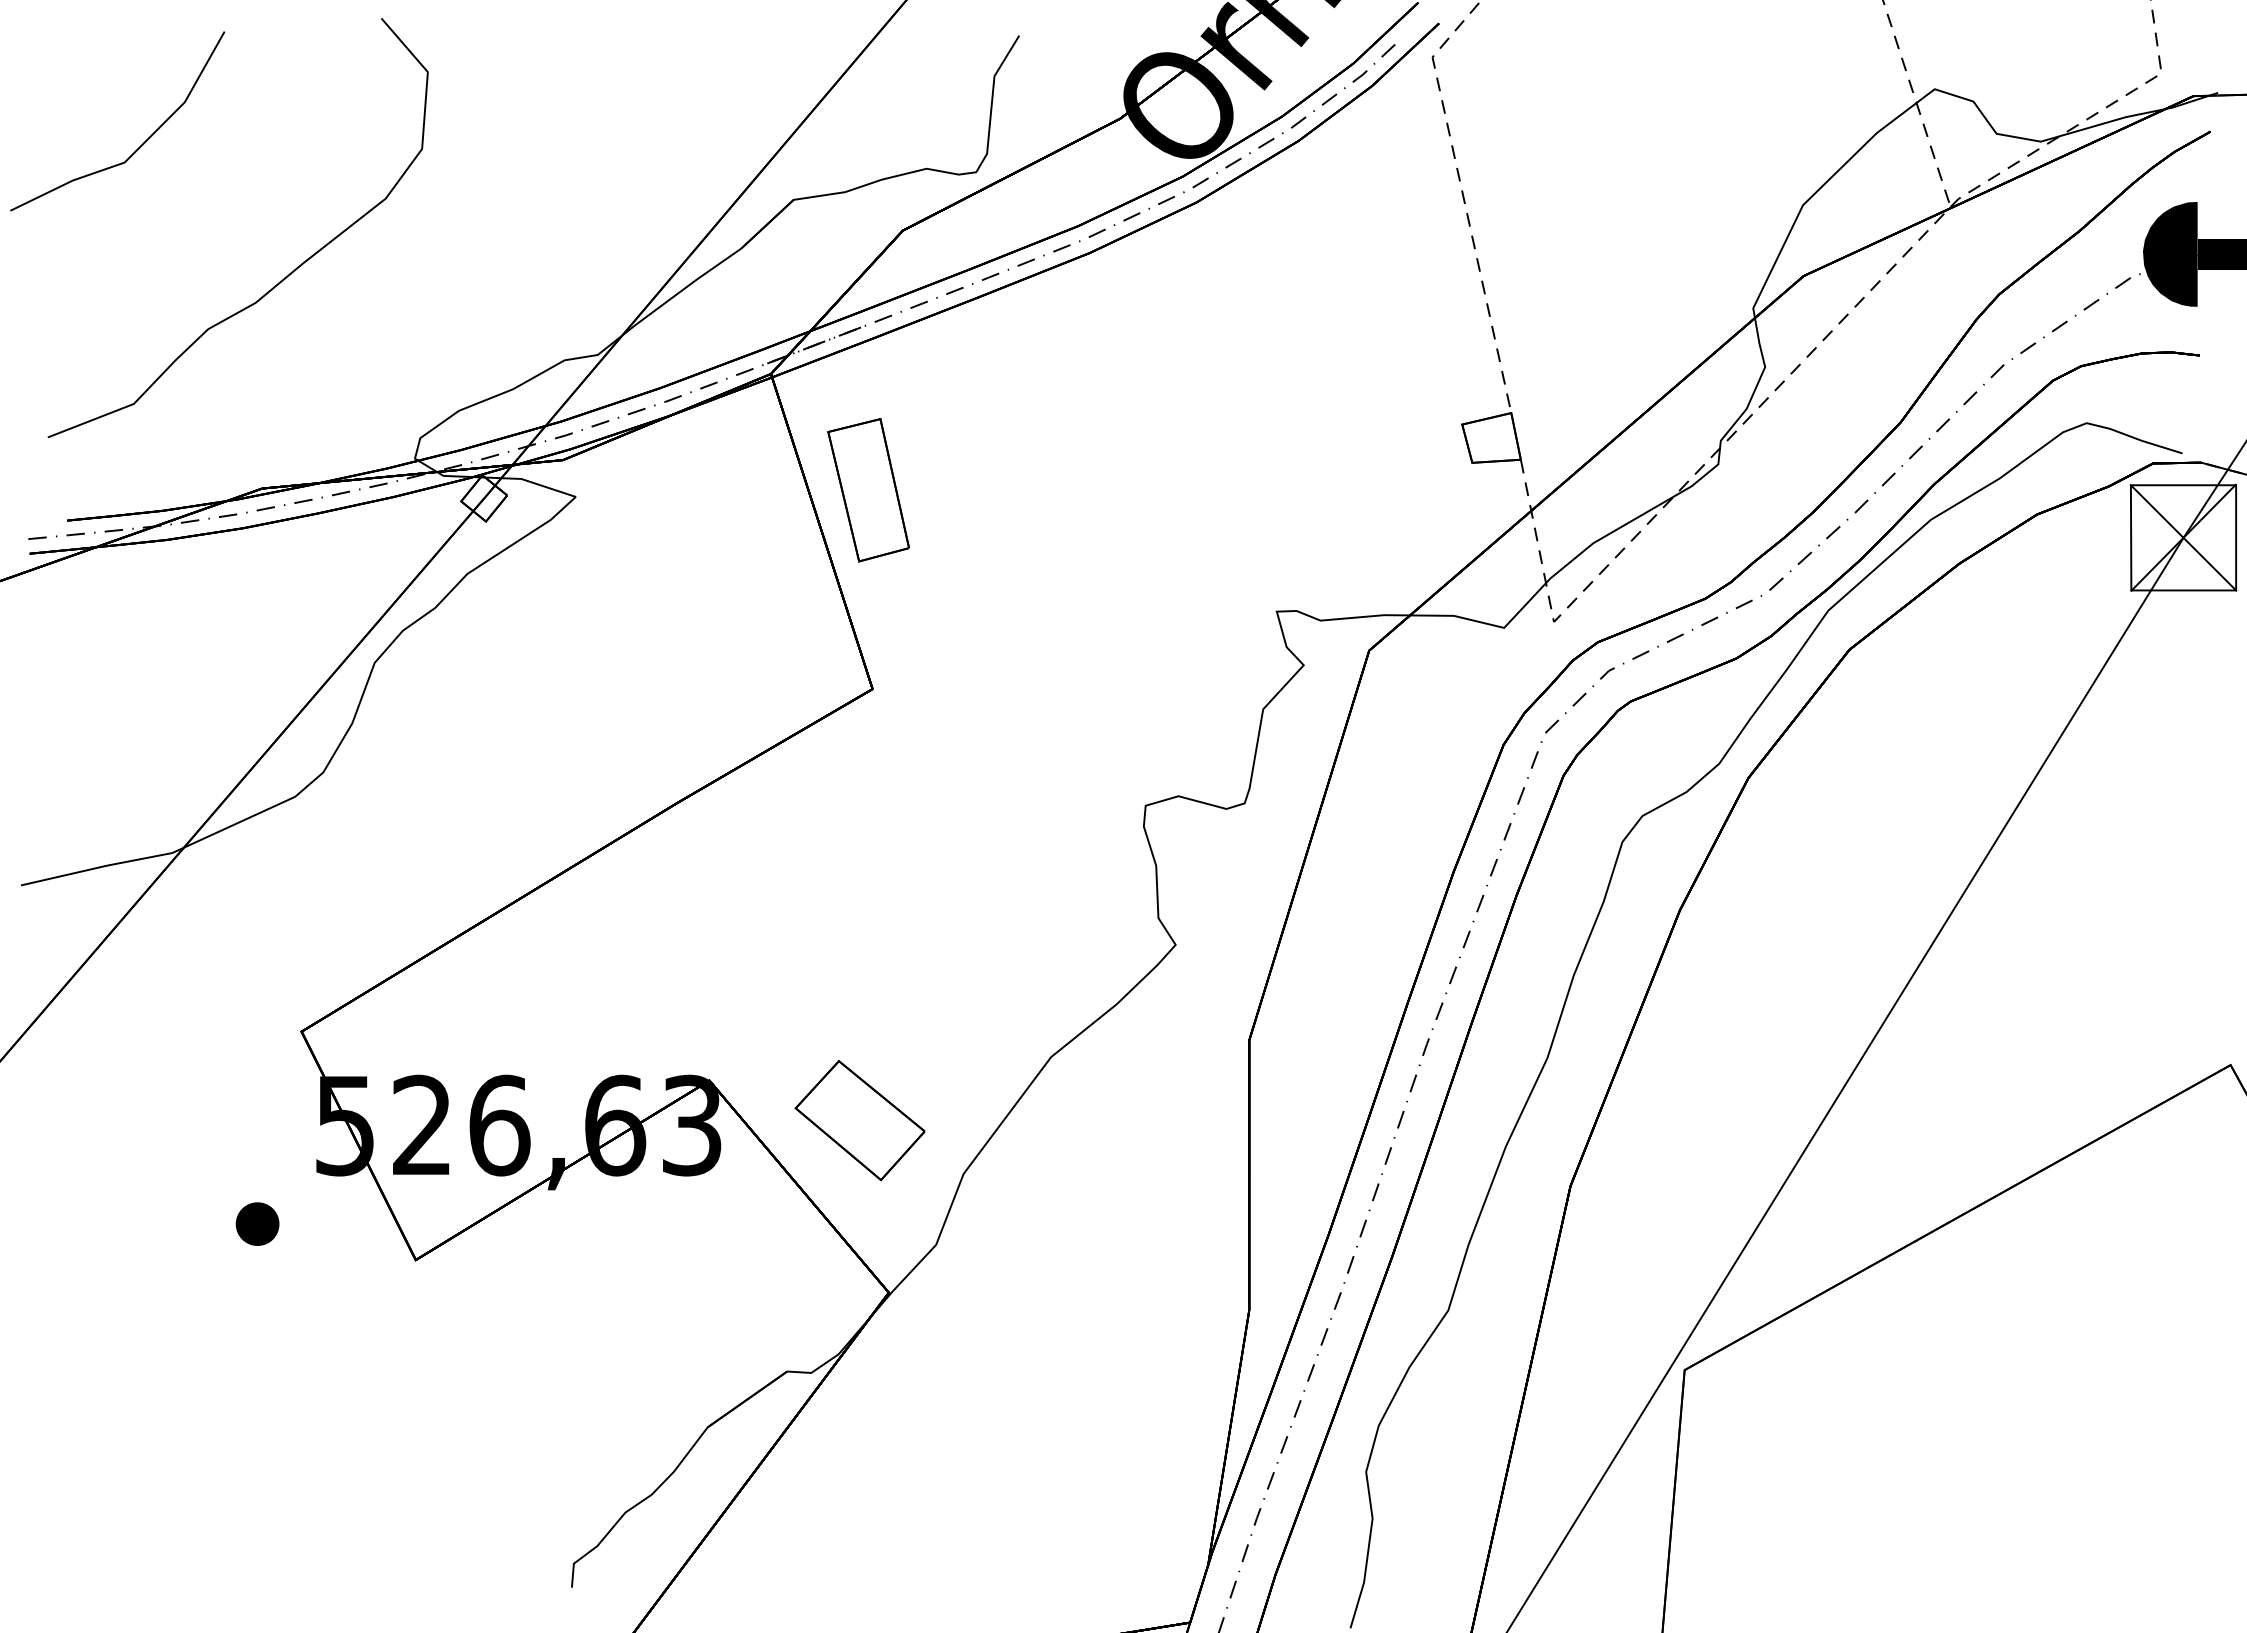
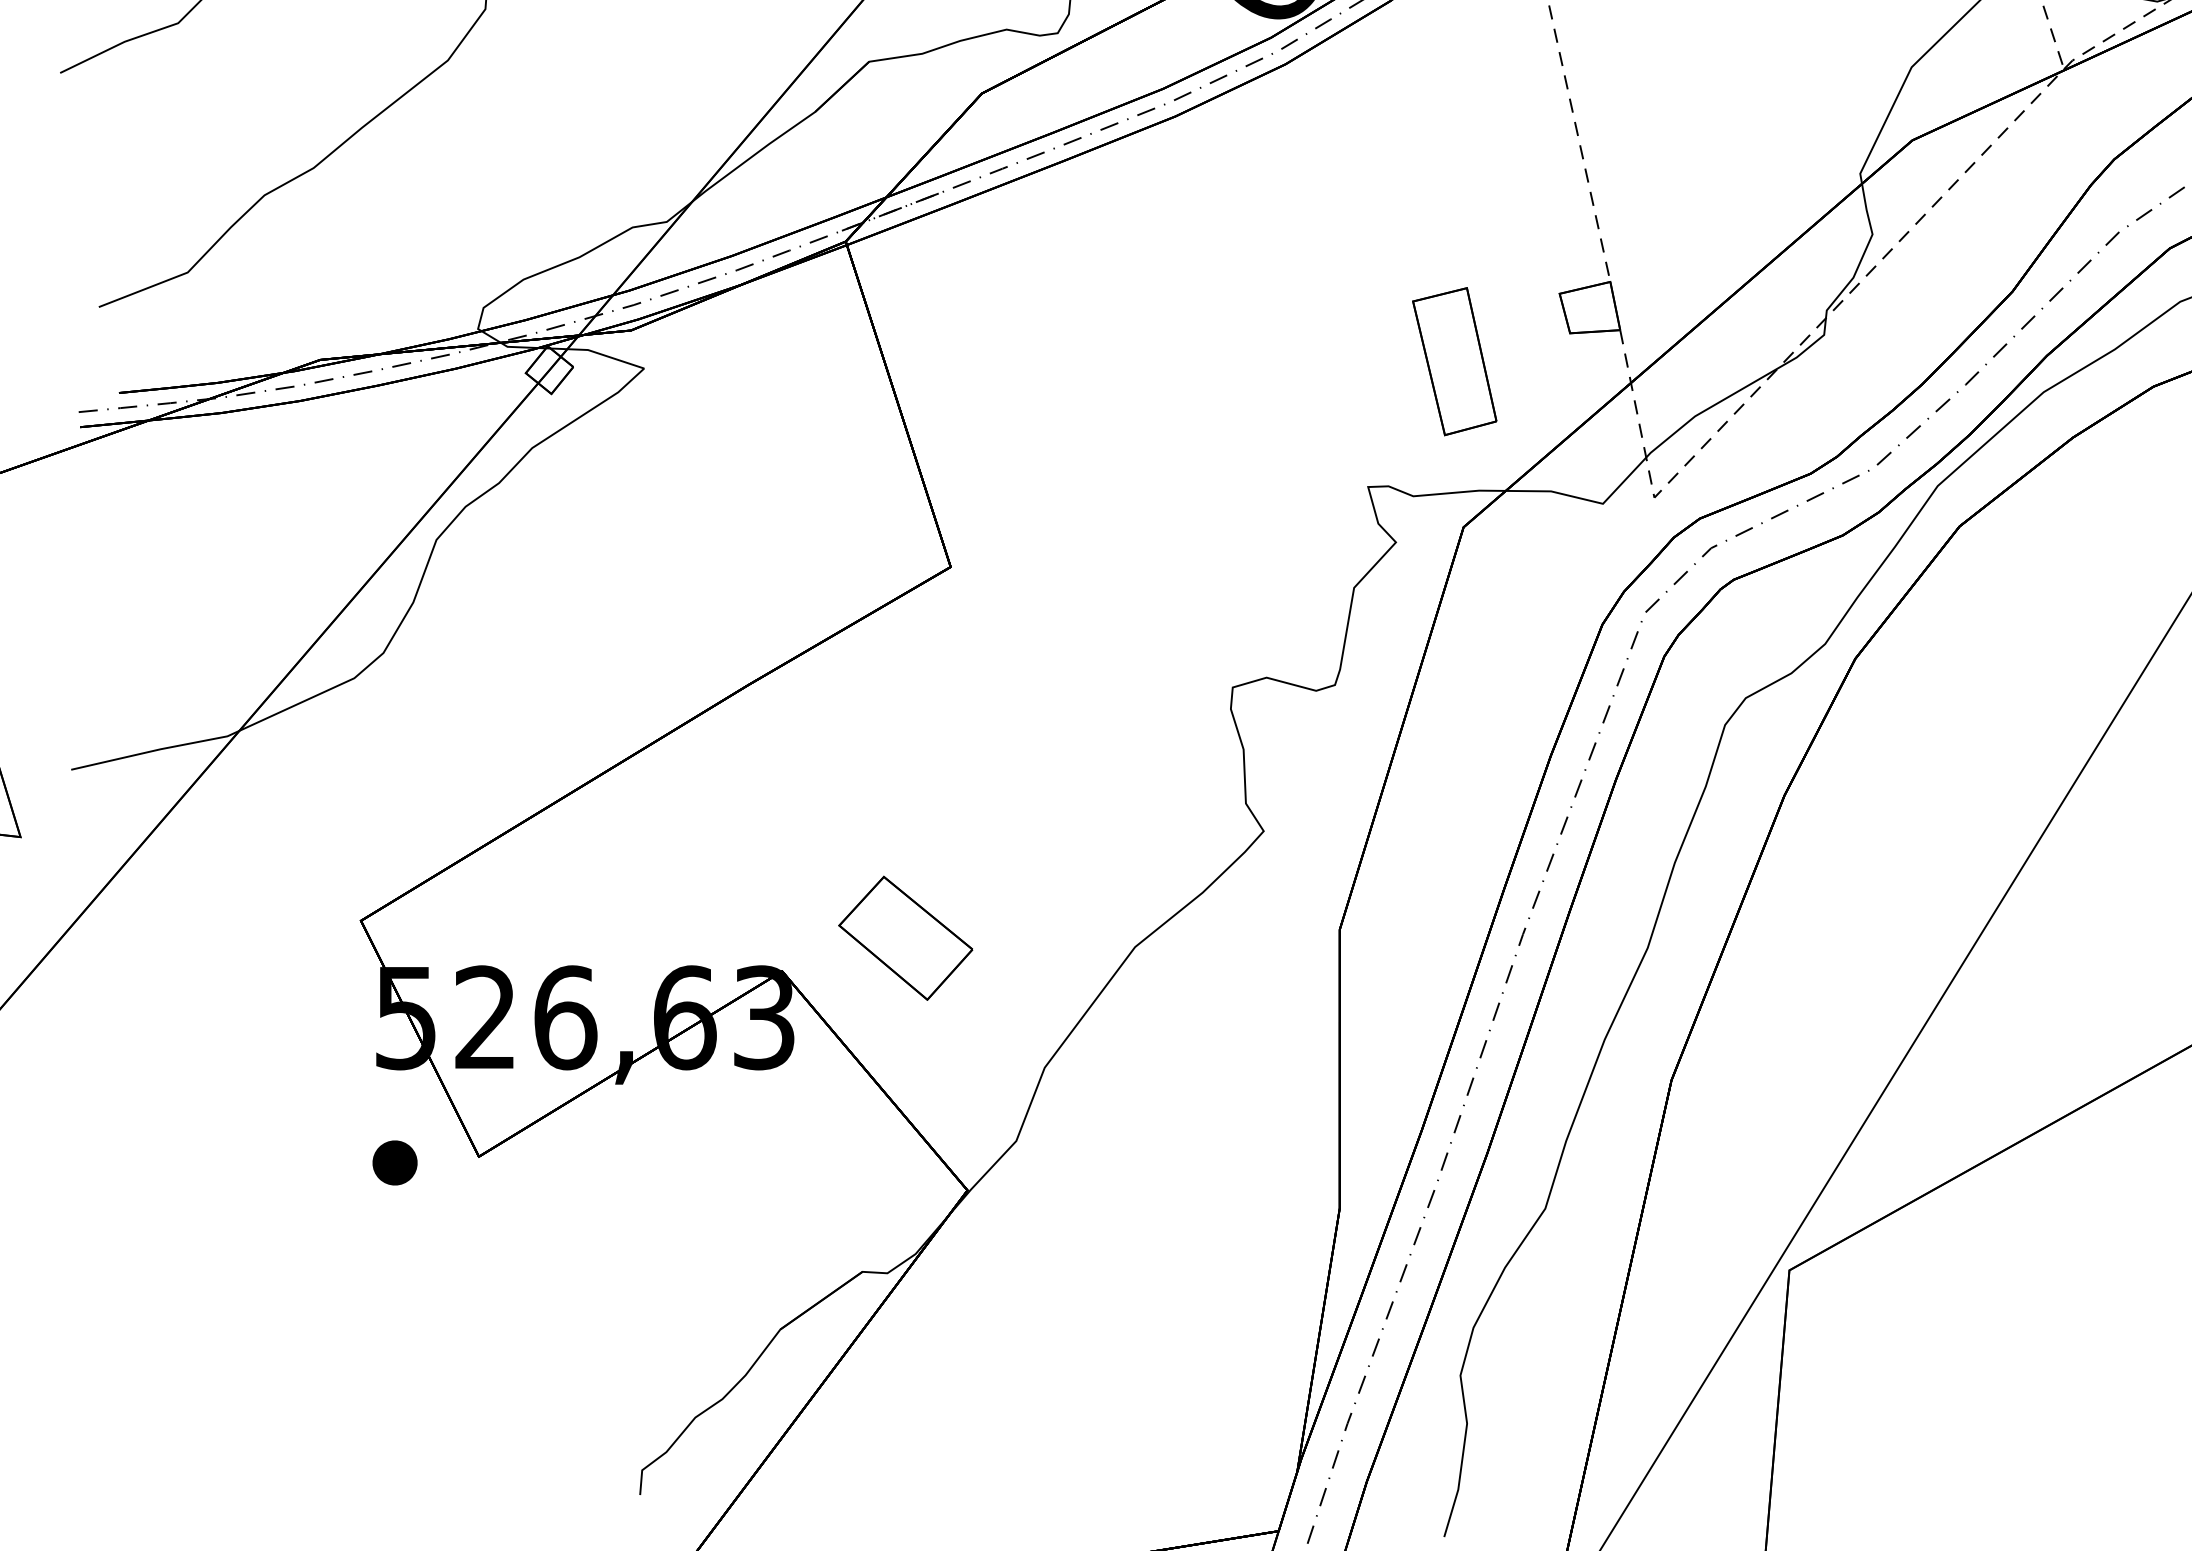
part: (868, 490) -> (1454, 361), moved
part: (859, 1120) -> (905, 938), moved
part: (257, 1223) -> (394, 1162), moved

